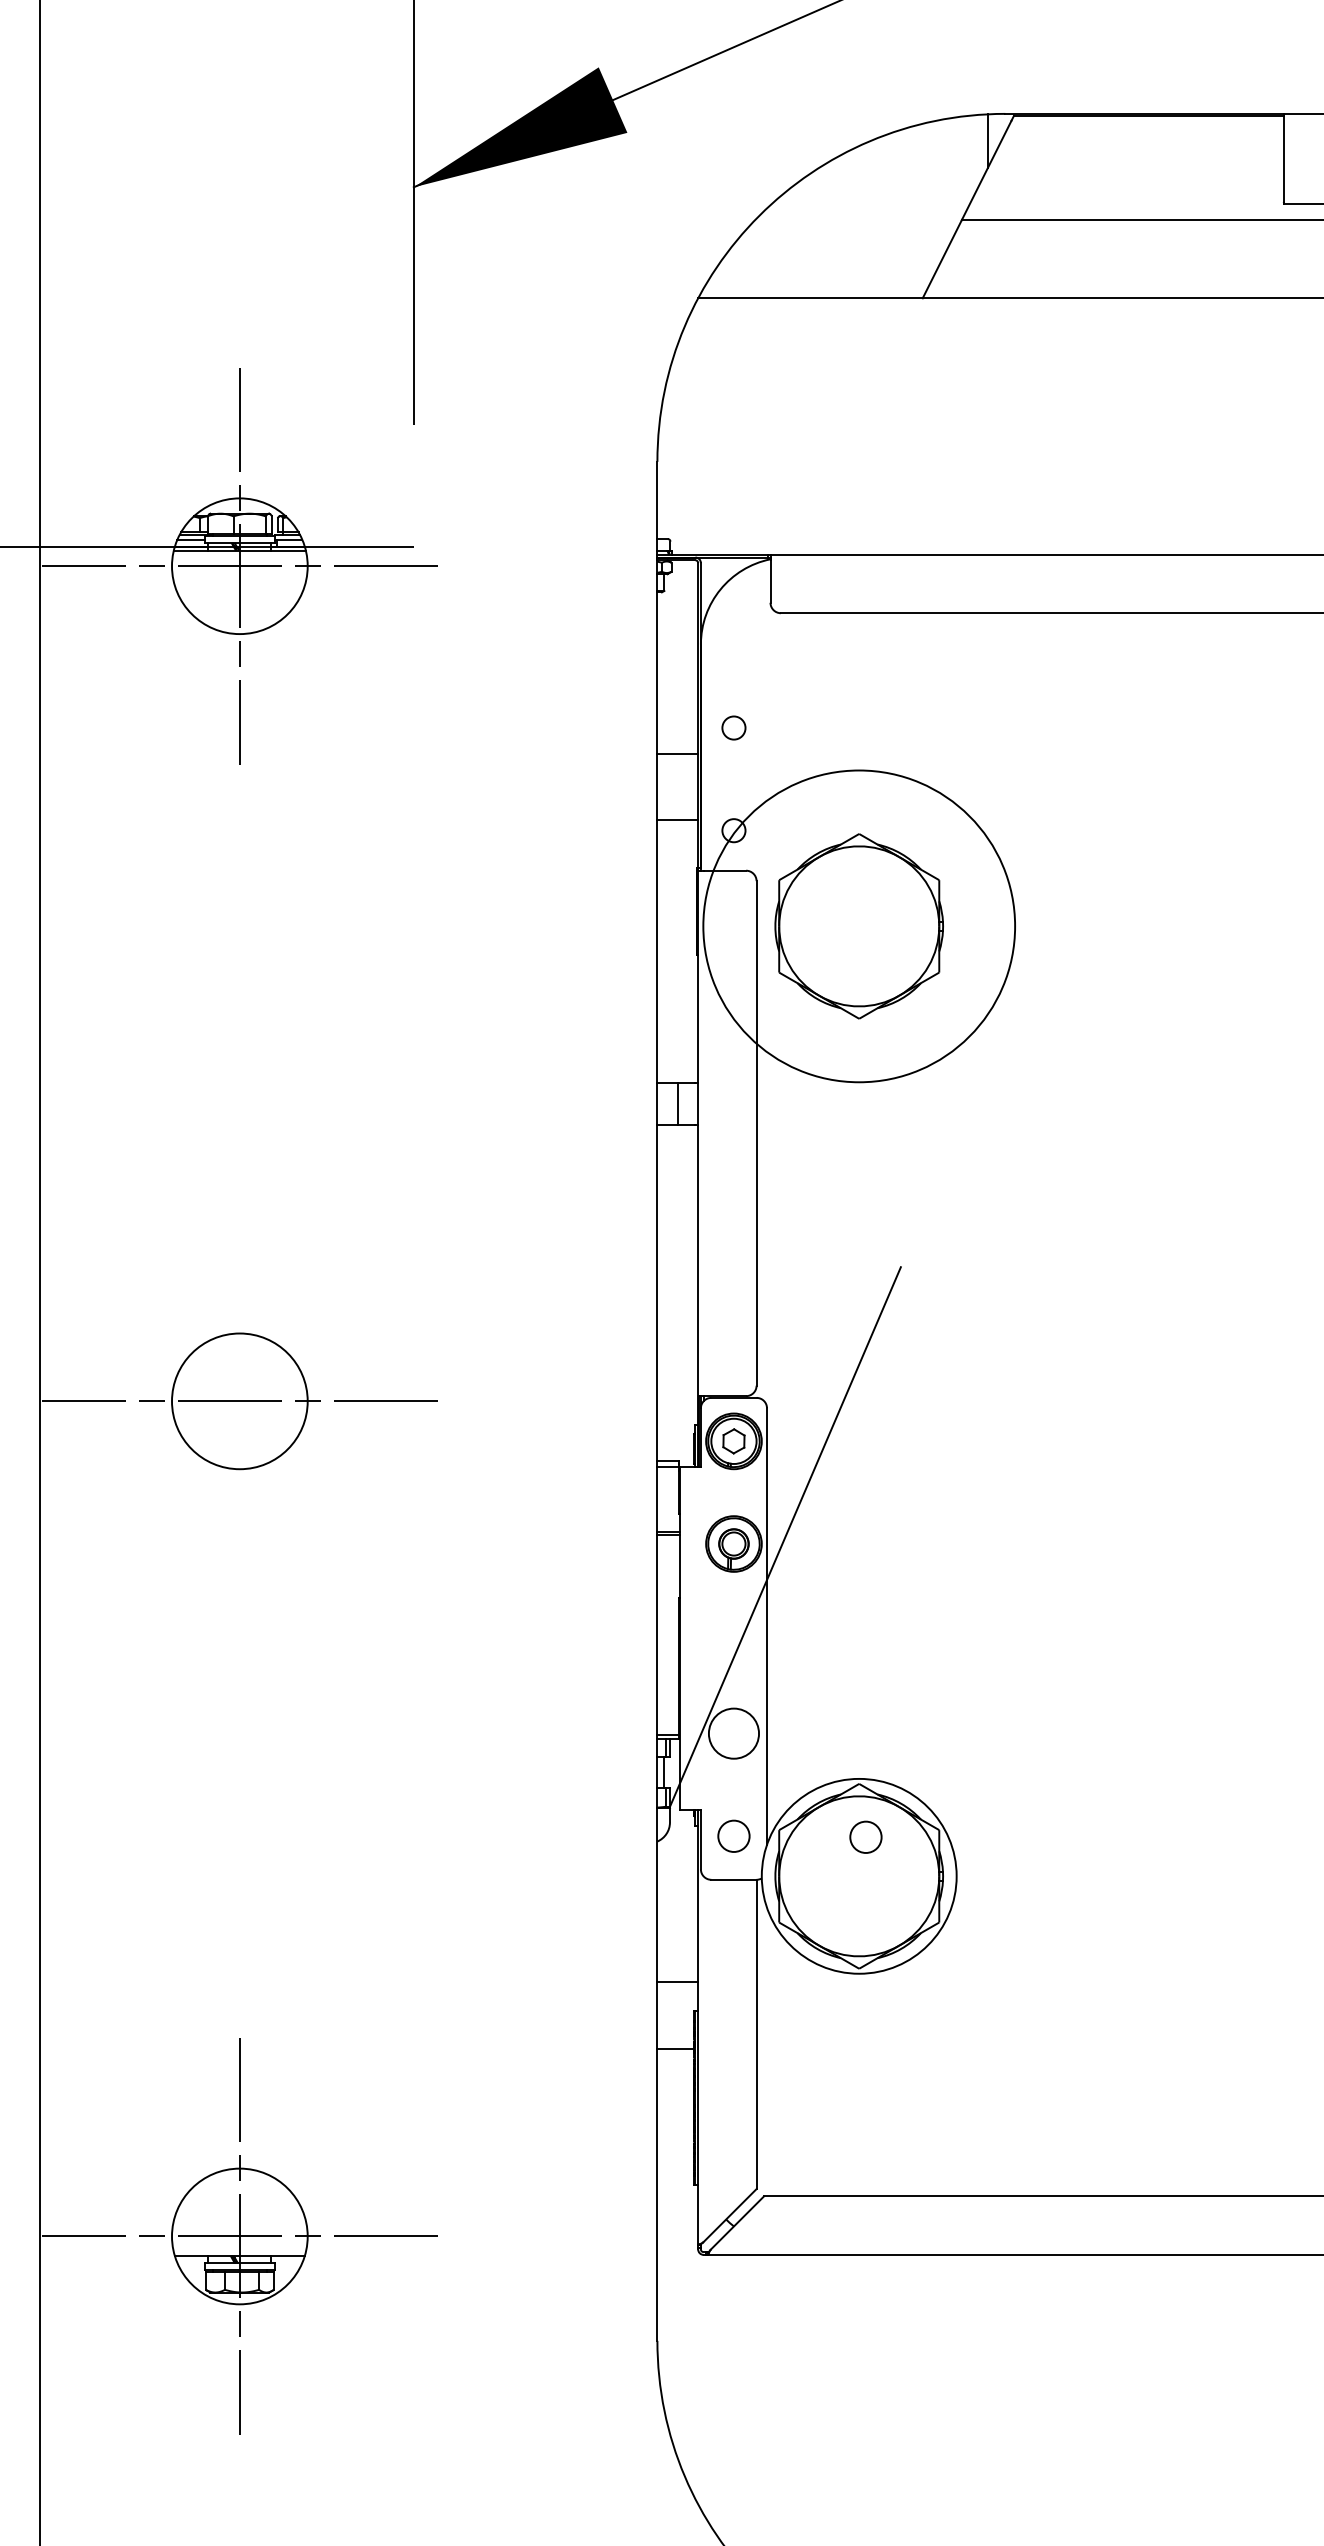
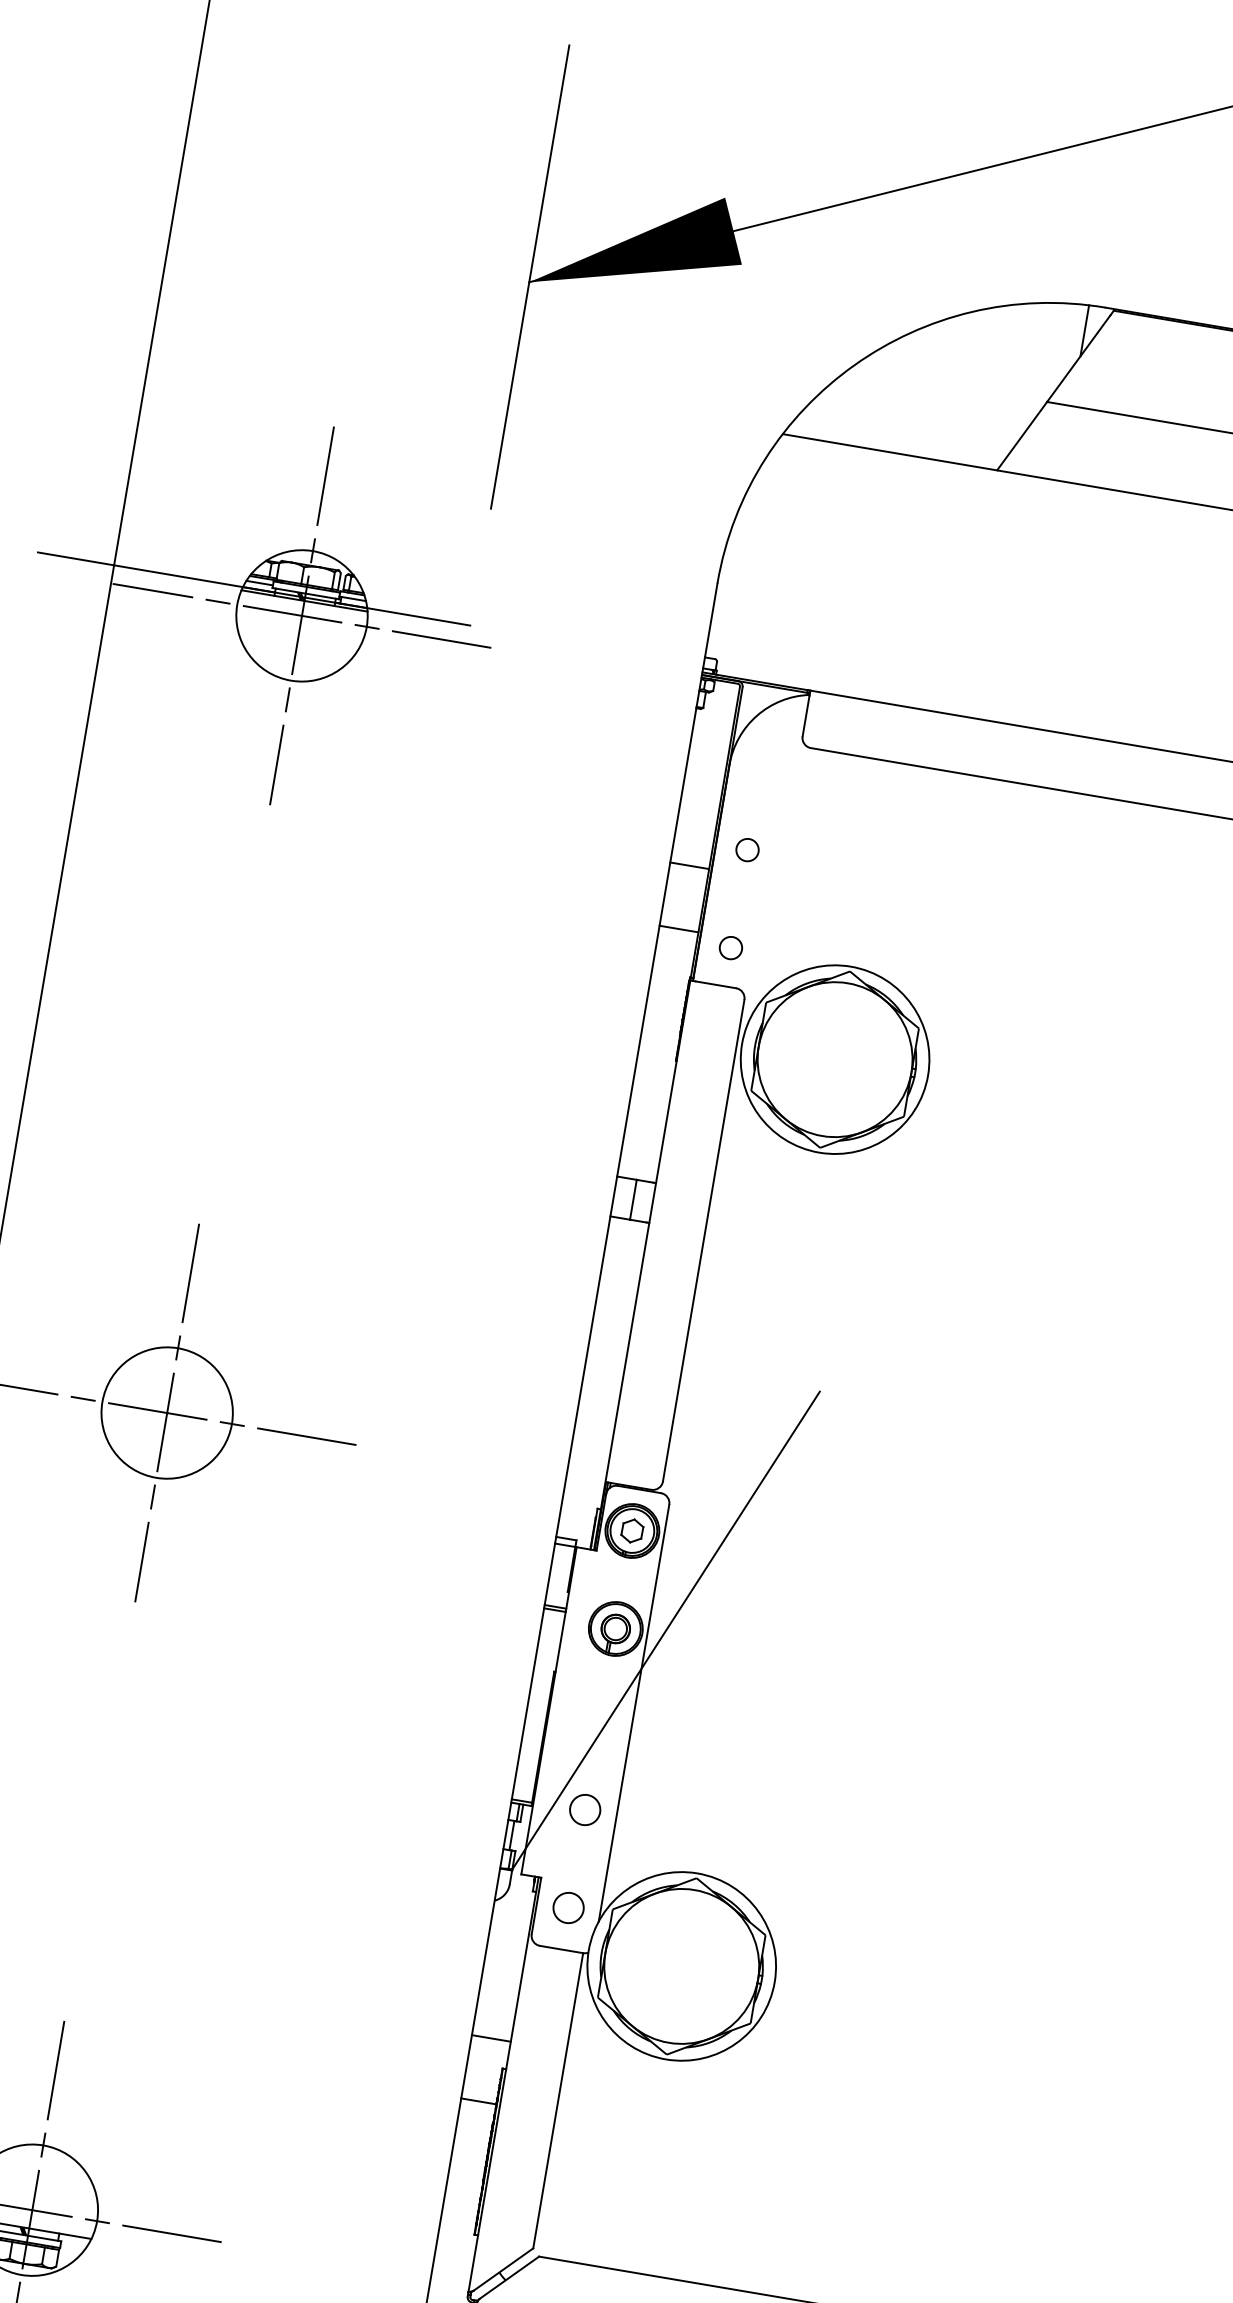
circle: (858, 925) -> (834, 1058), size x0.62
line: (239, 1401) -> (166, 1413), added
circle: (733, 1733) -> (584, 1809), size x0.62
circle: (865, 1836) -> (694, 1929), removed

